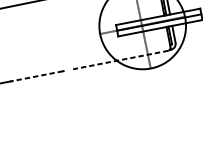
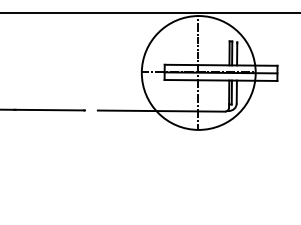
line: (120, 60) -> (161, 111), dashed -> solid
line: (37, 76) -> (49, 110), dashed -> solid

